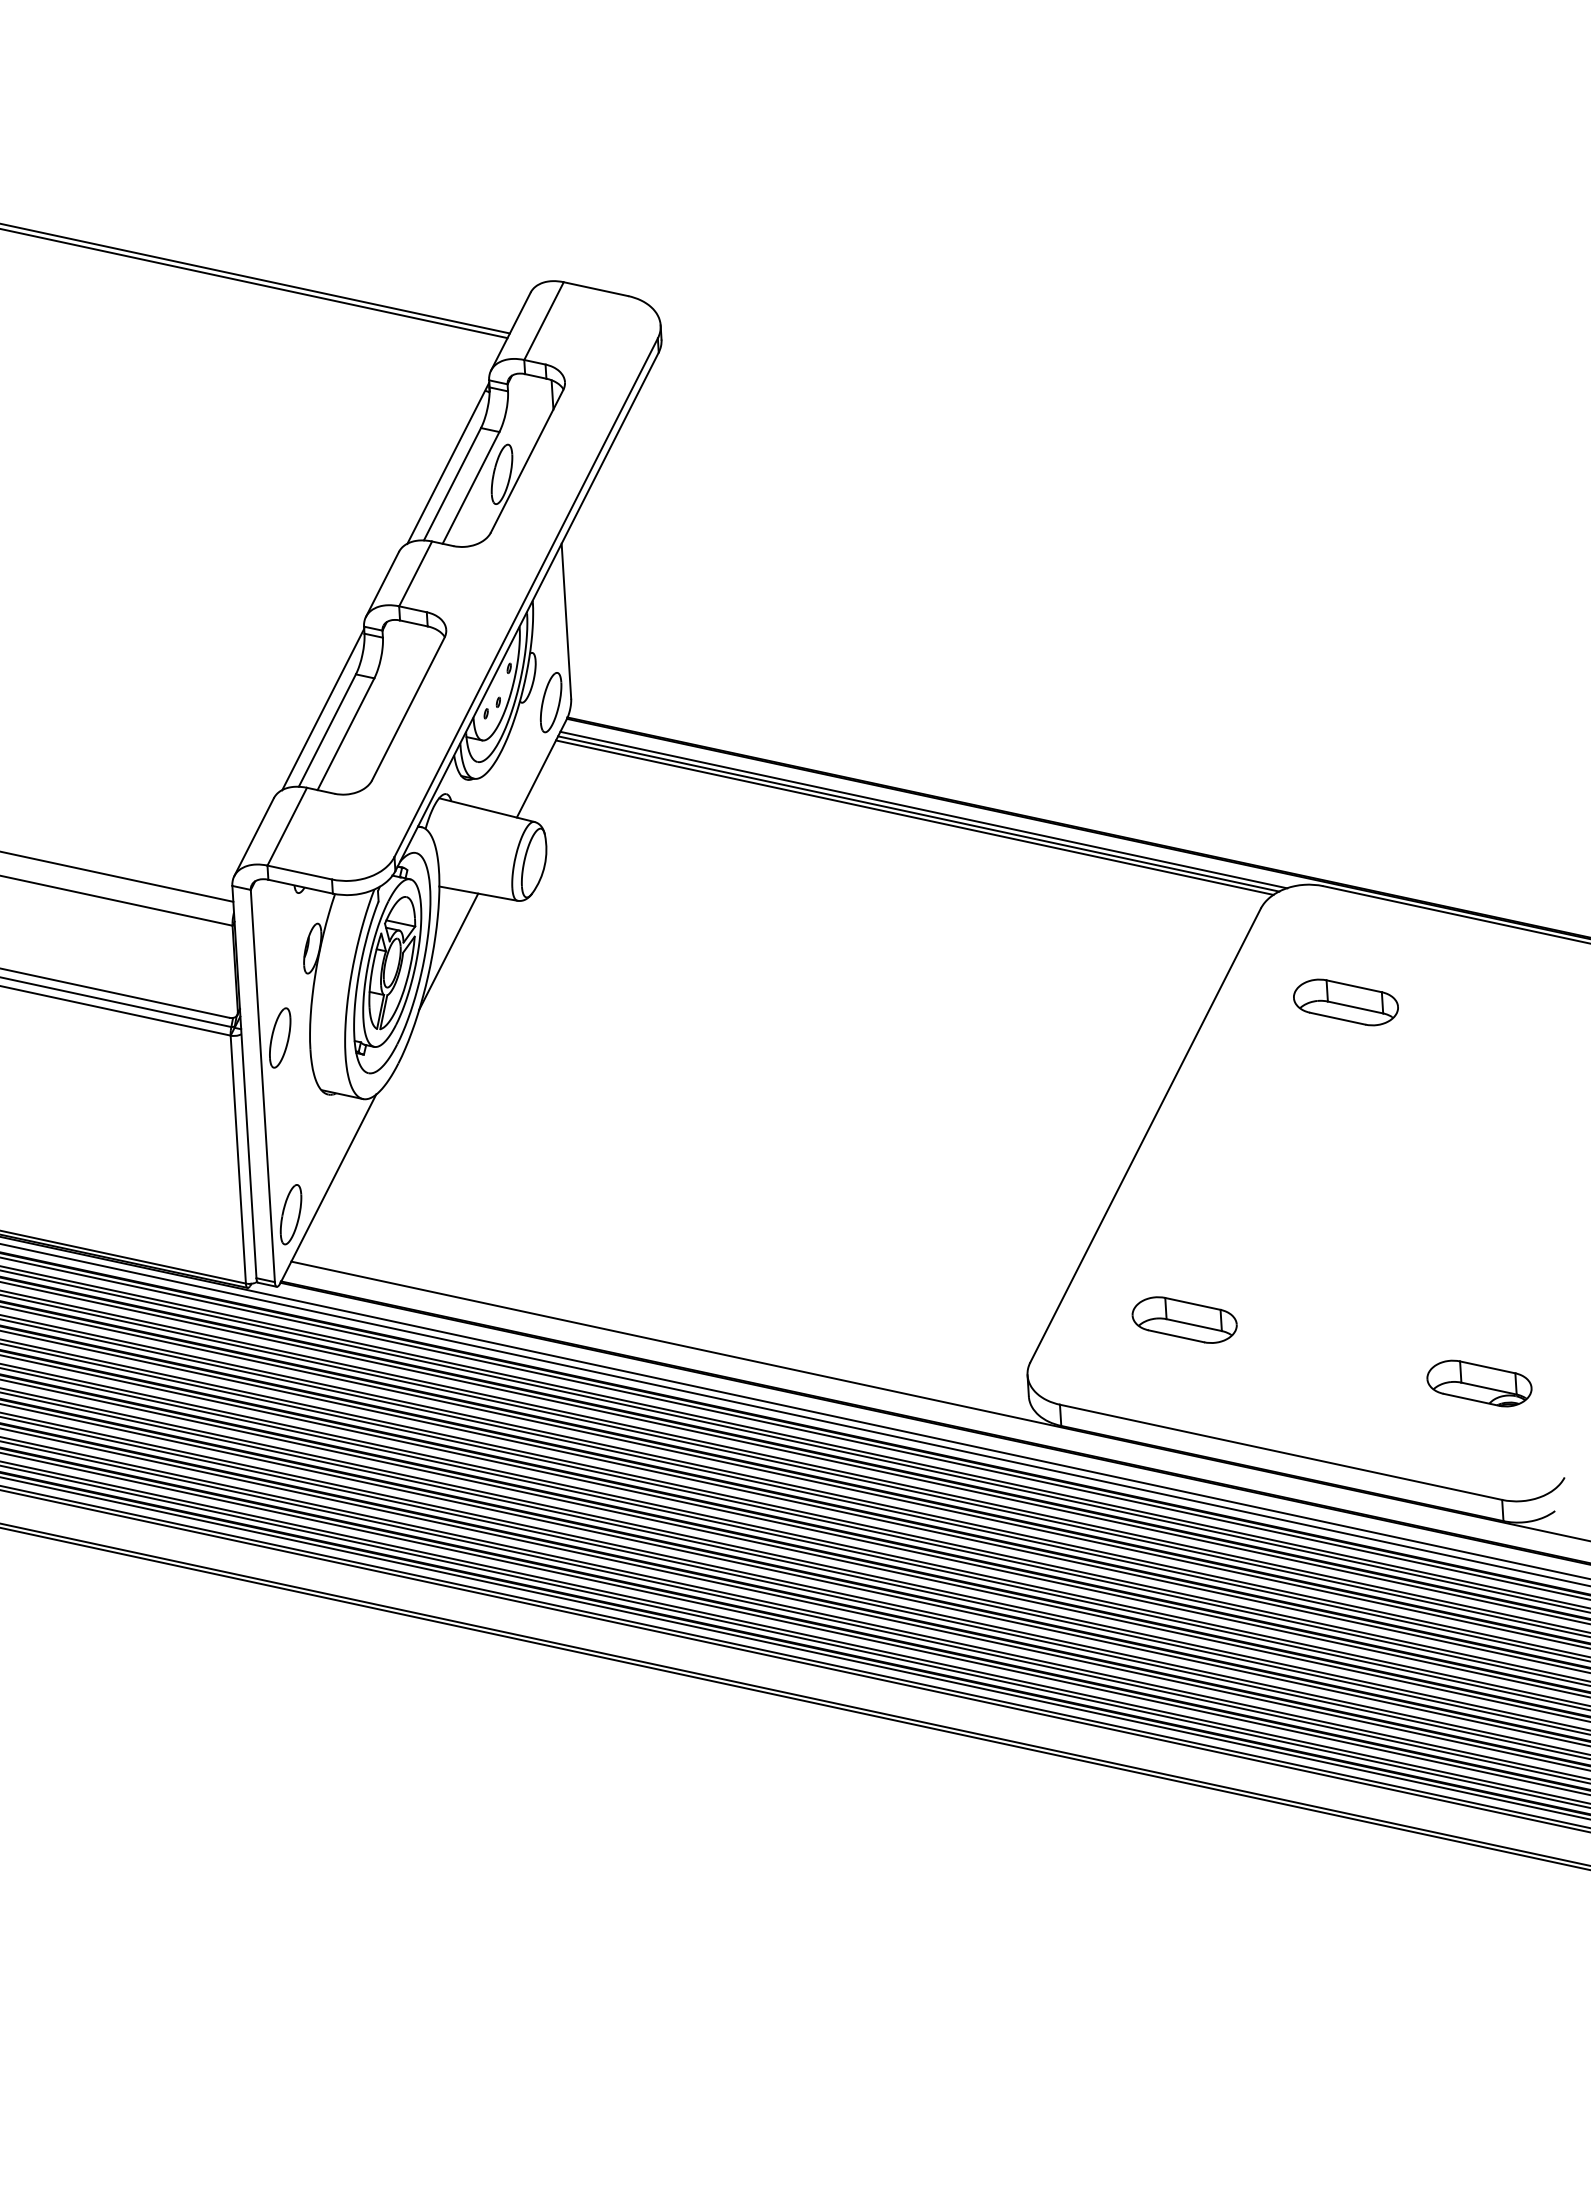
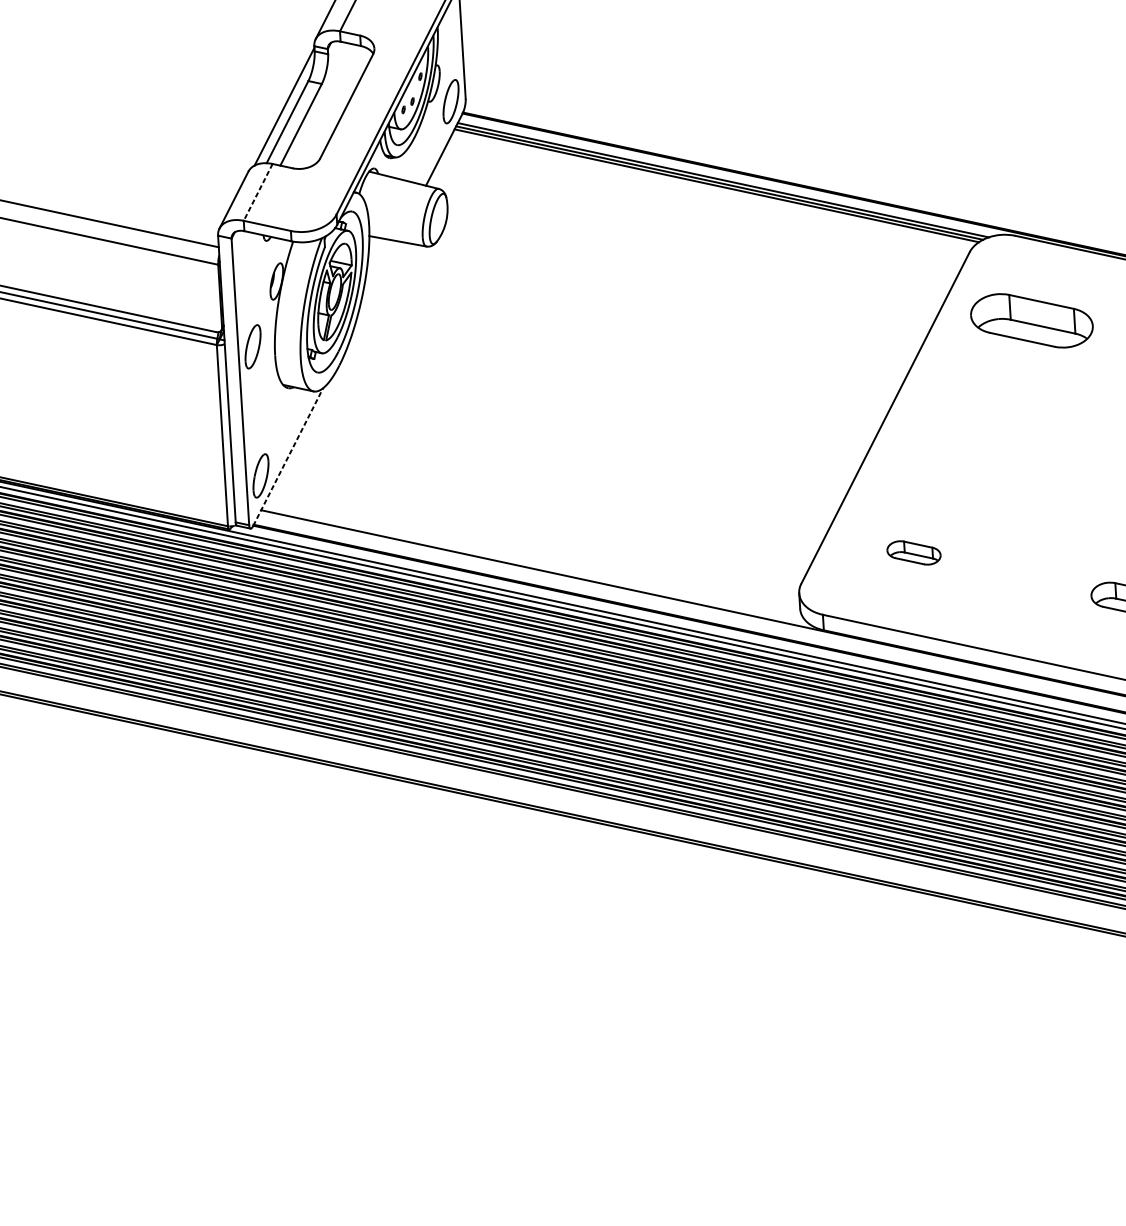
line: (287, 826) -> (258, 192), solid -> dashed
line: (448, 951) -> (376, 283), removed
part: (1345, 1002) -> (1031, 320), size x1.6
line: (328, 1188) -> (288, 456), solid -> dashed
part: (1184, 1319) -> (913, 552), size x0.7

